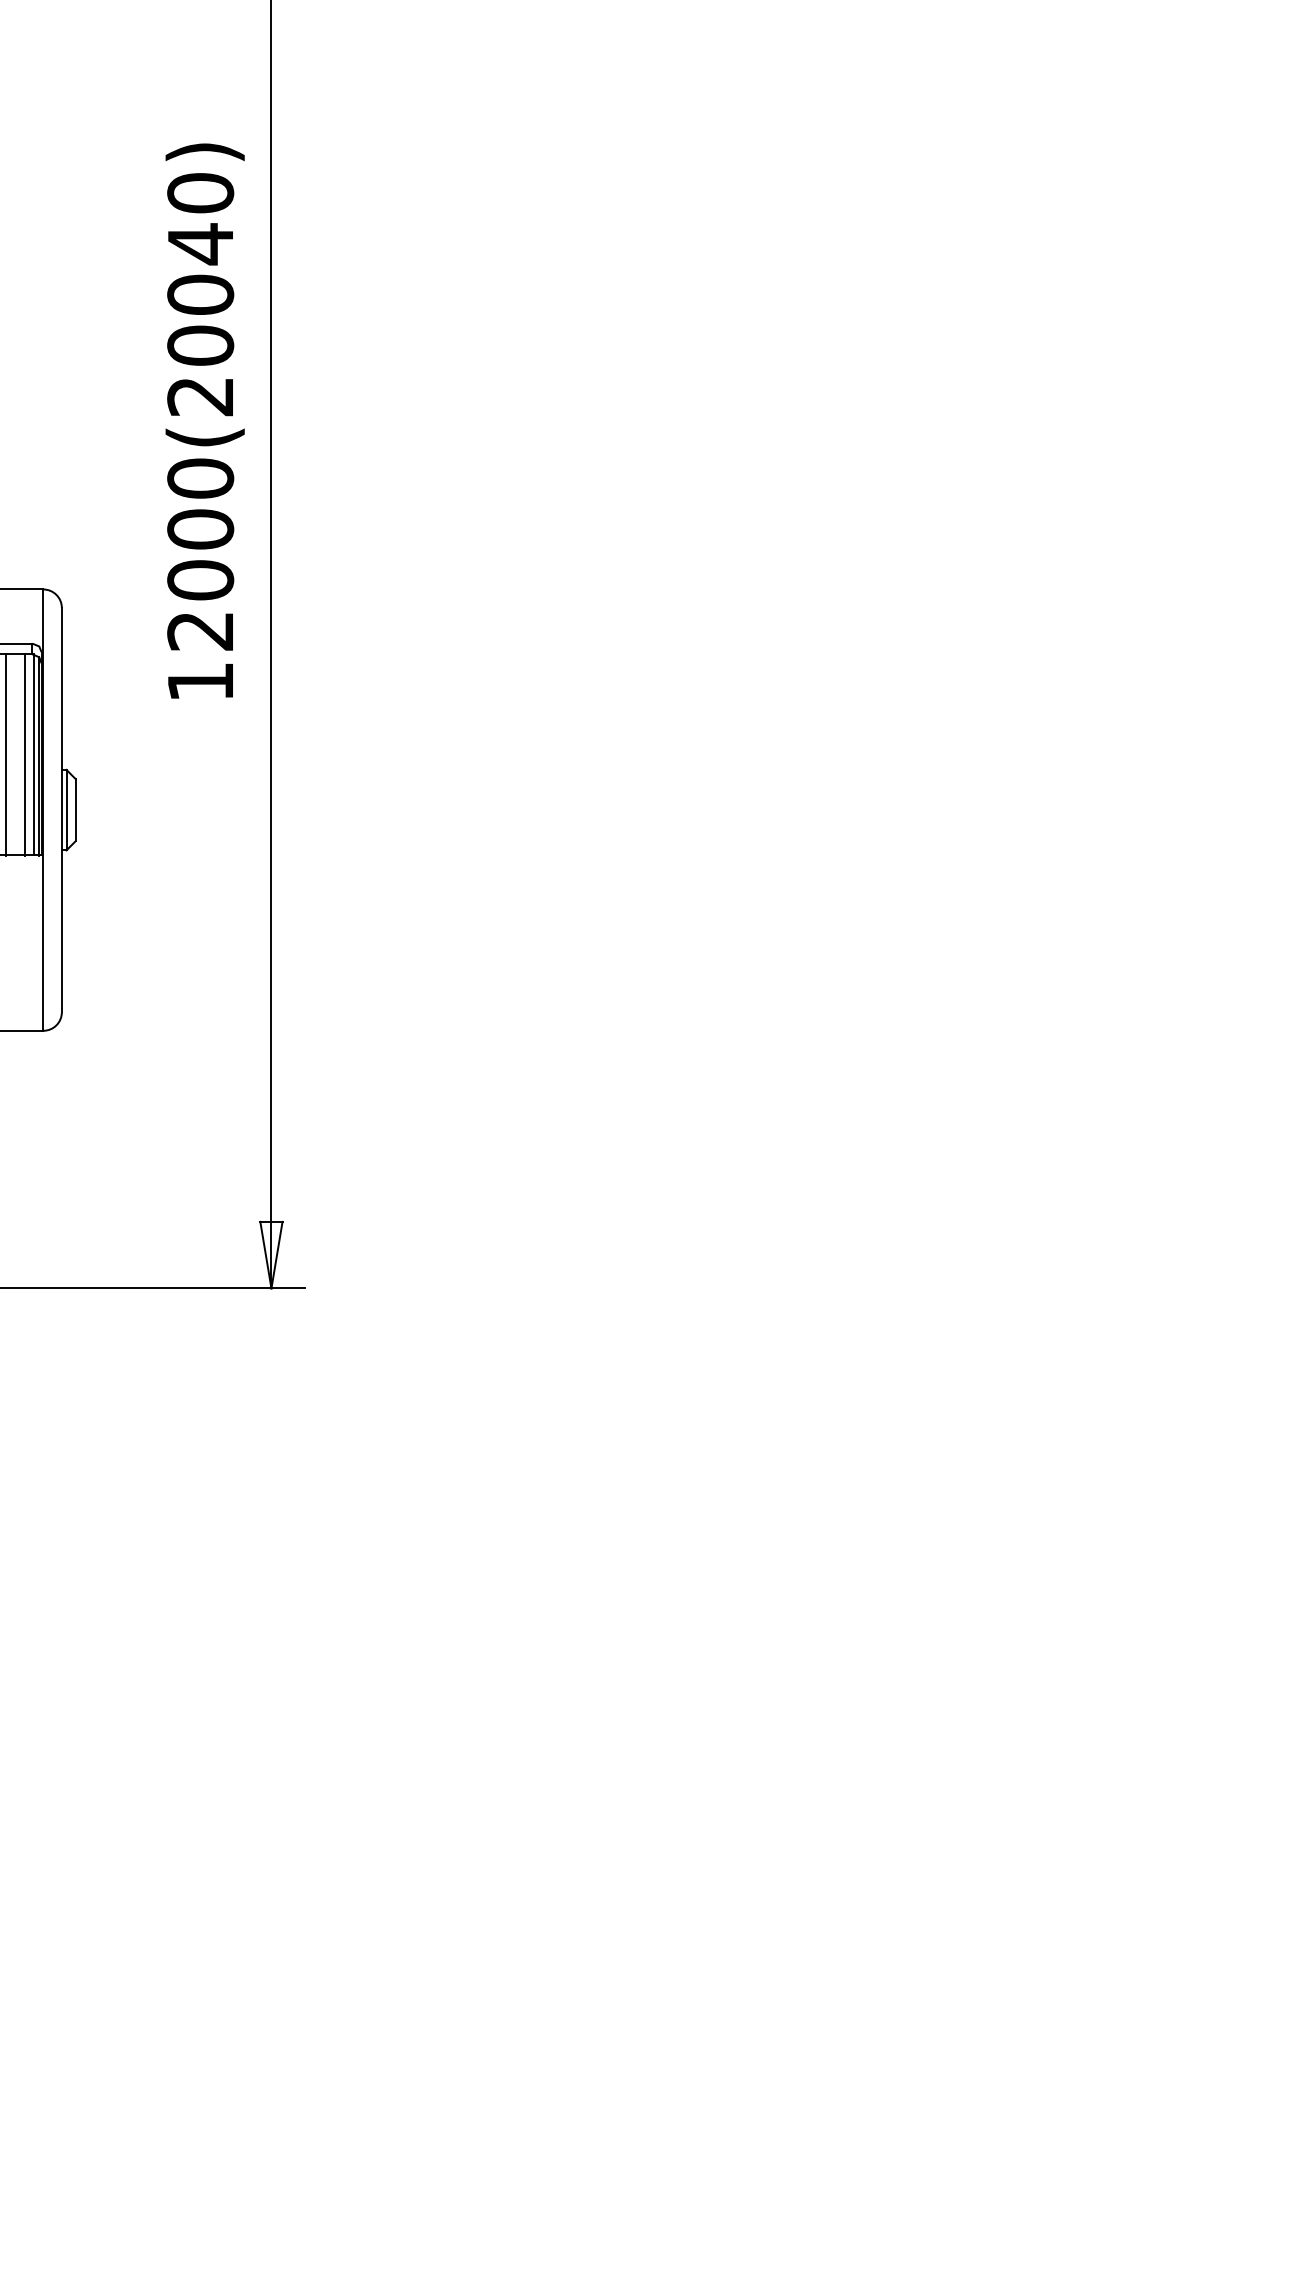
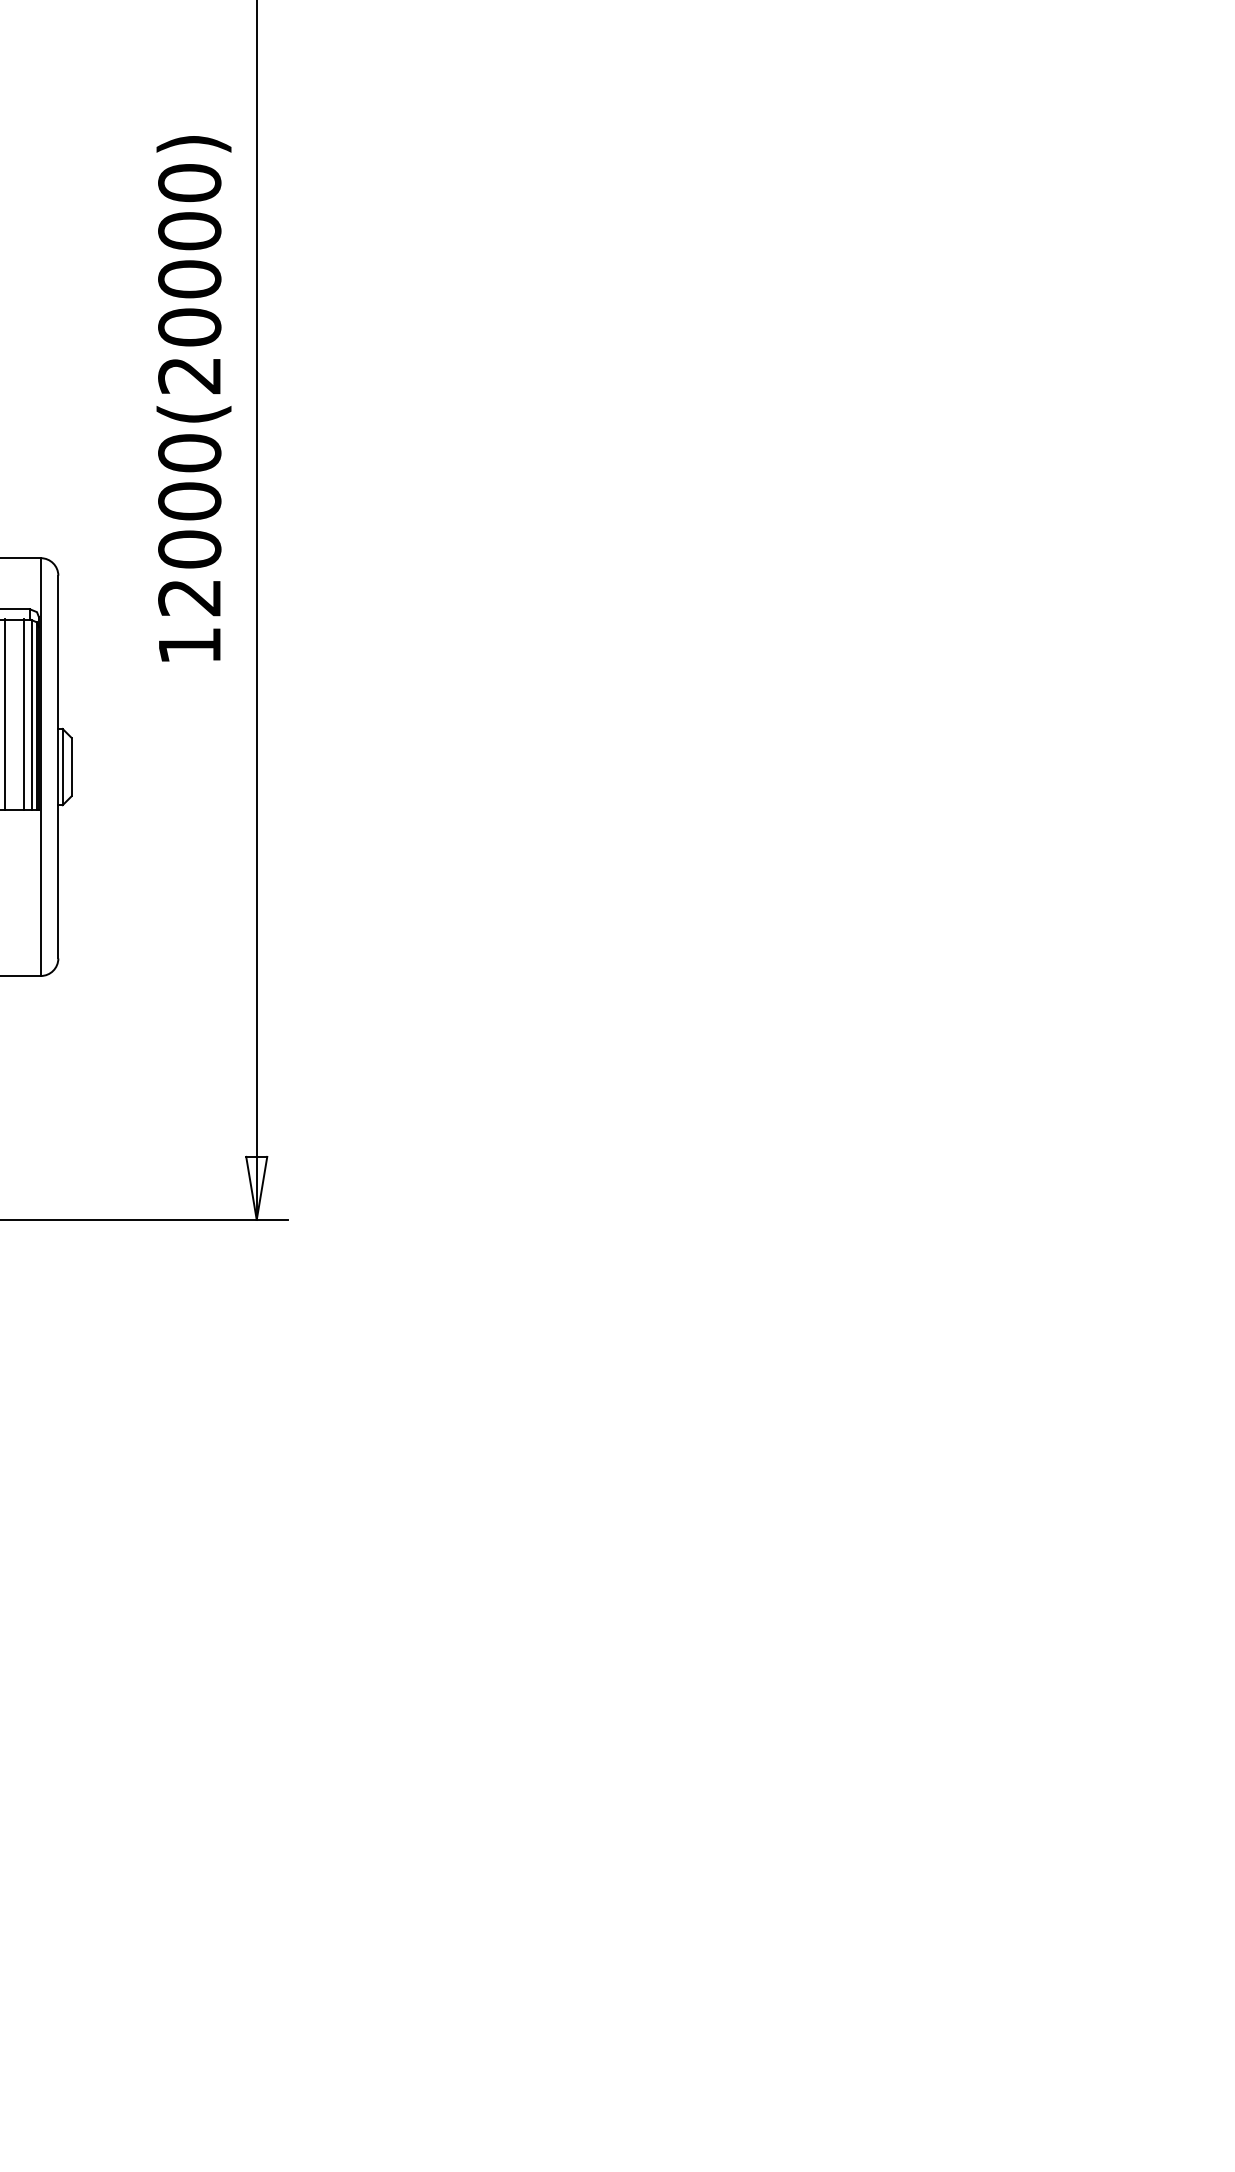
text: (200, 244) -> (189, 231), 12000(20040) -> 12000(20000)

